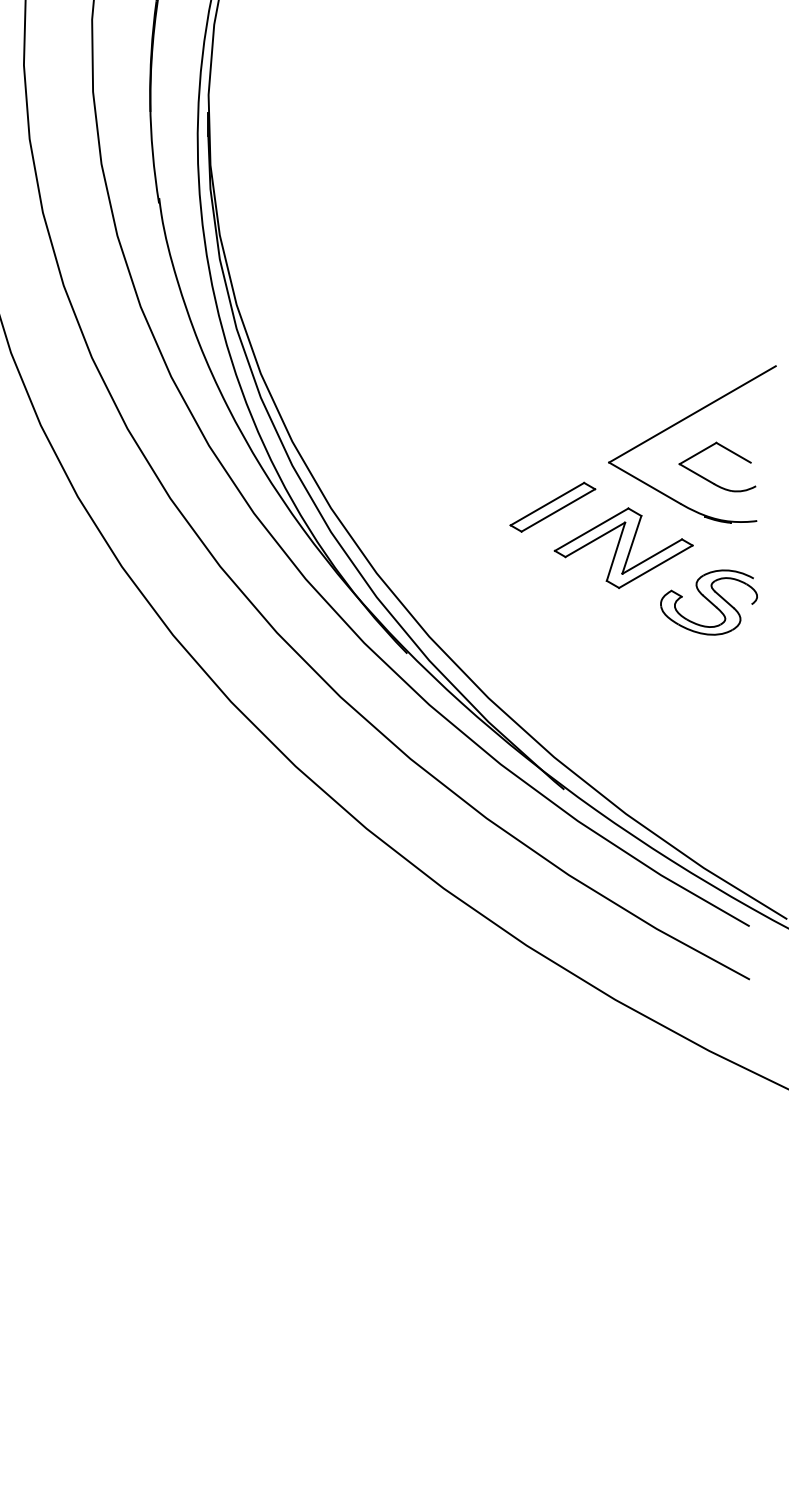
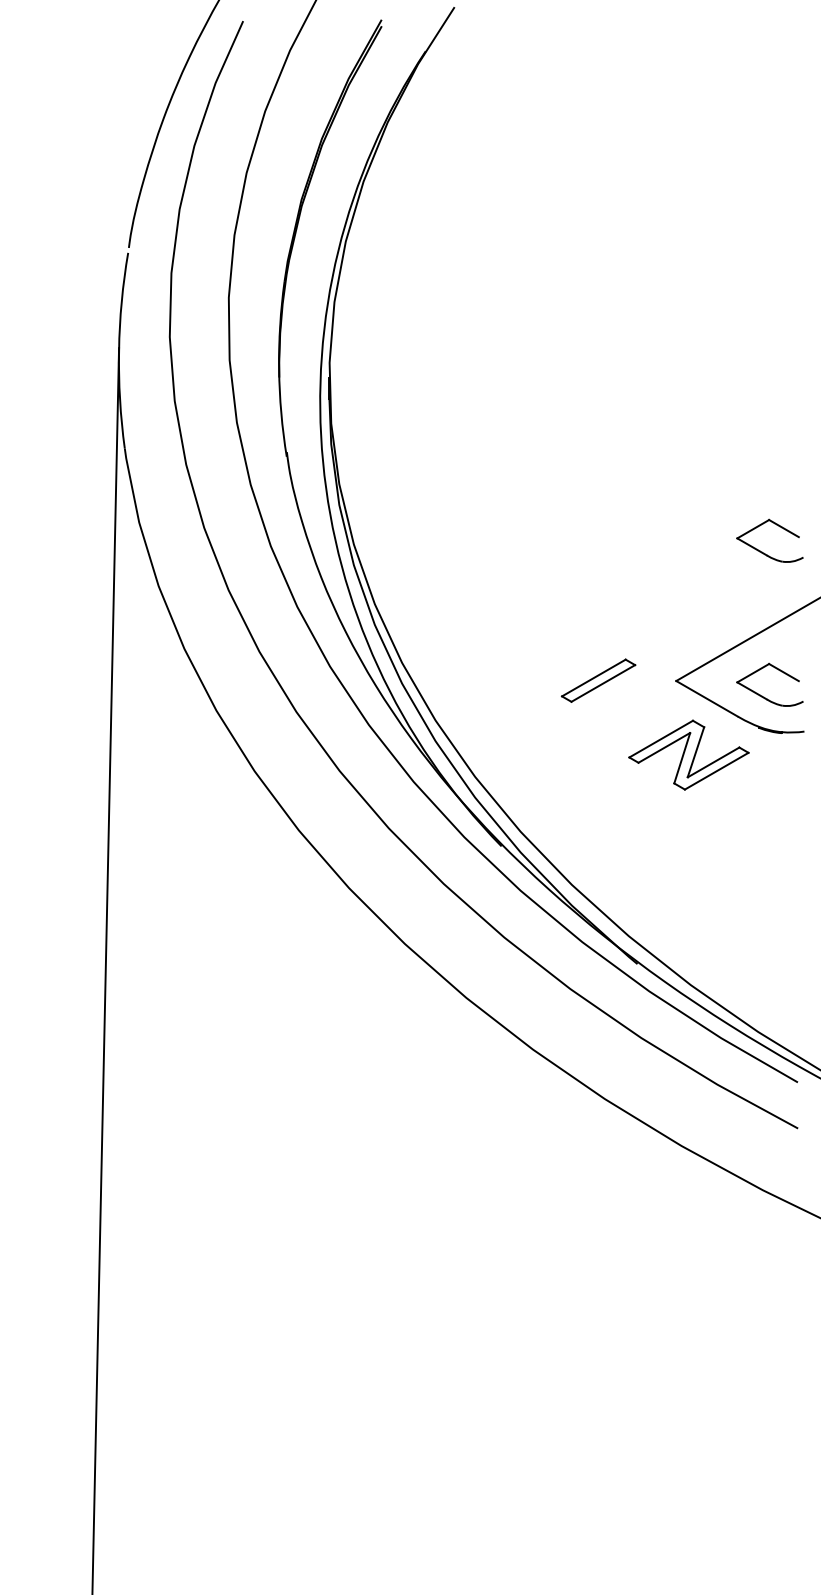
part: (708, 312) -> (762, 551), added
part: (552, 507) -> (598, 680), moved
part: (708, 601) -> (762, 801), removed

